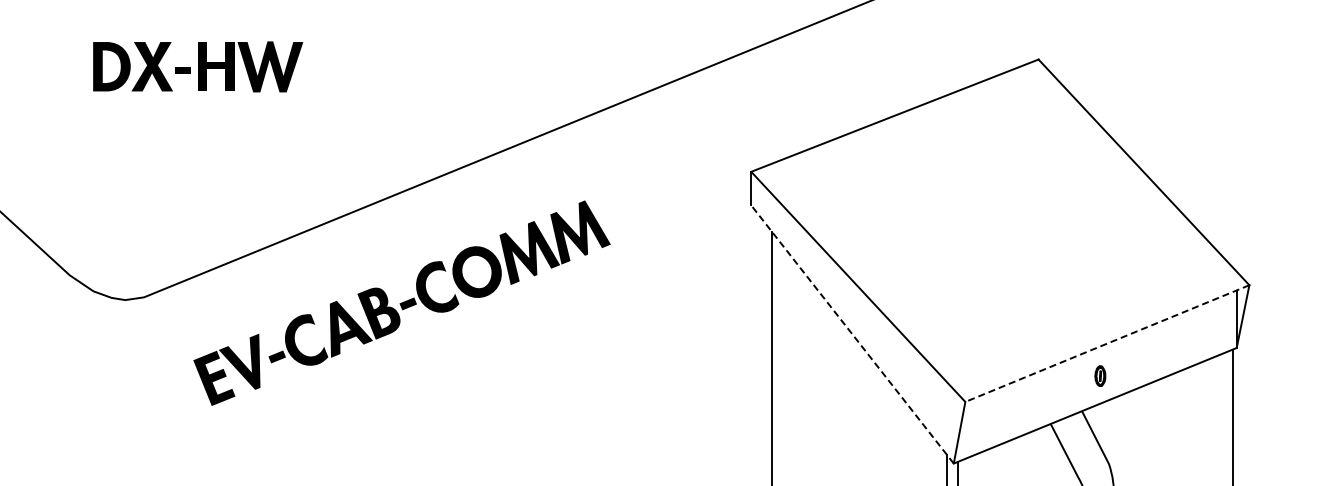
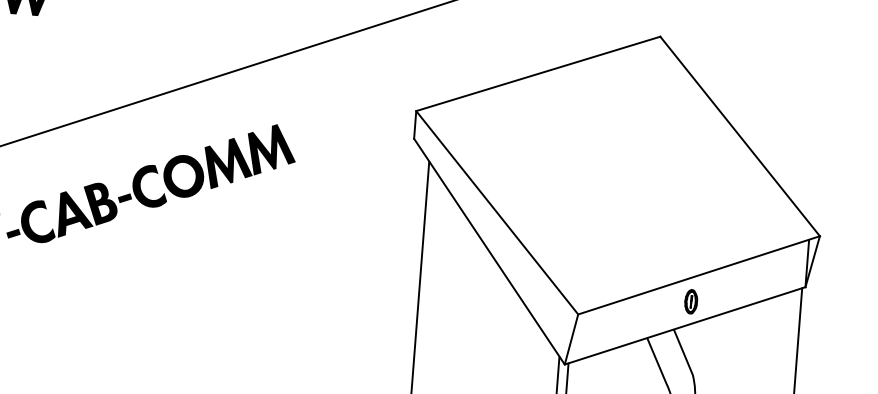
line: (852, 334) -> (489, 251), dashed -> solid
line: (1107, 343) -> (699, 275), dashed -> solid
part: (1100, 375) -> (691, 301), size x1.43

